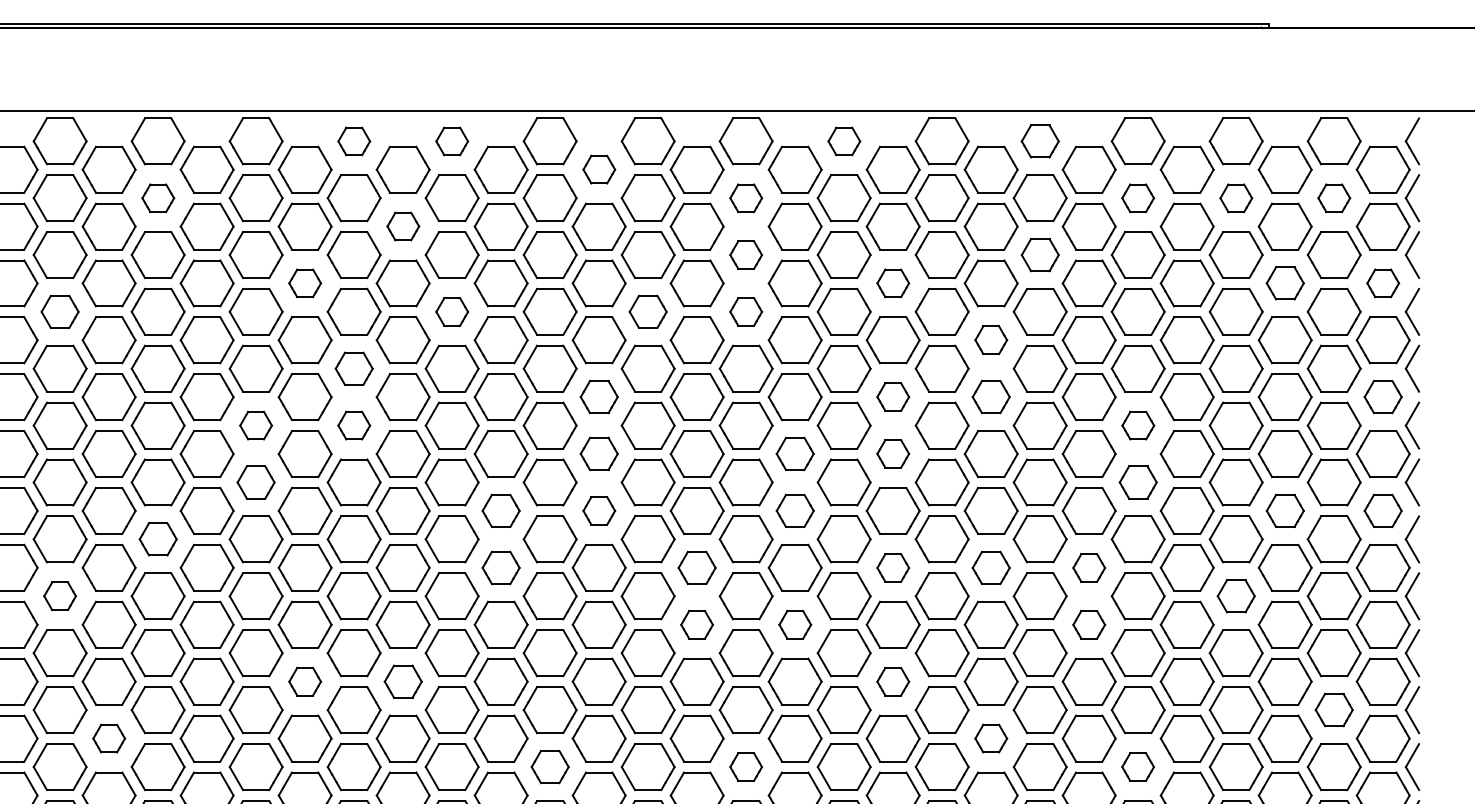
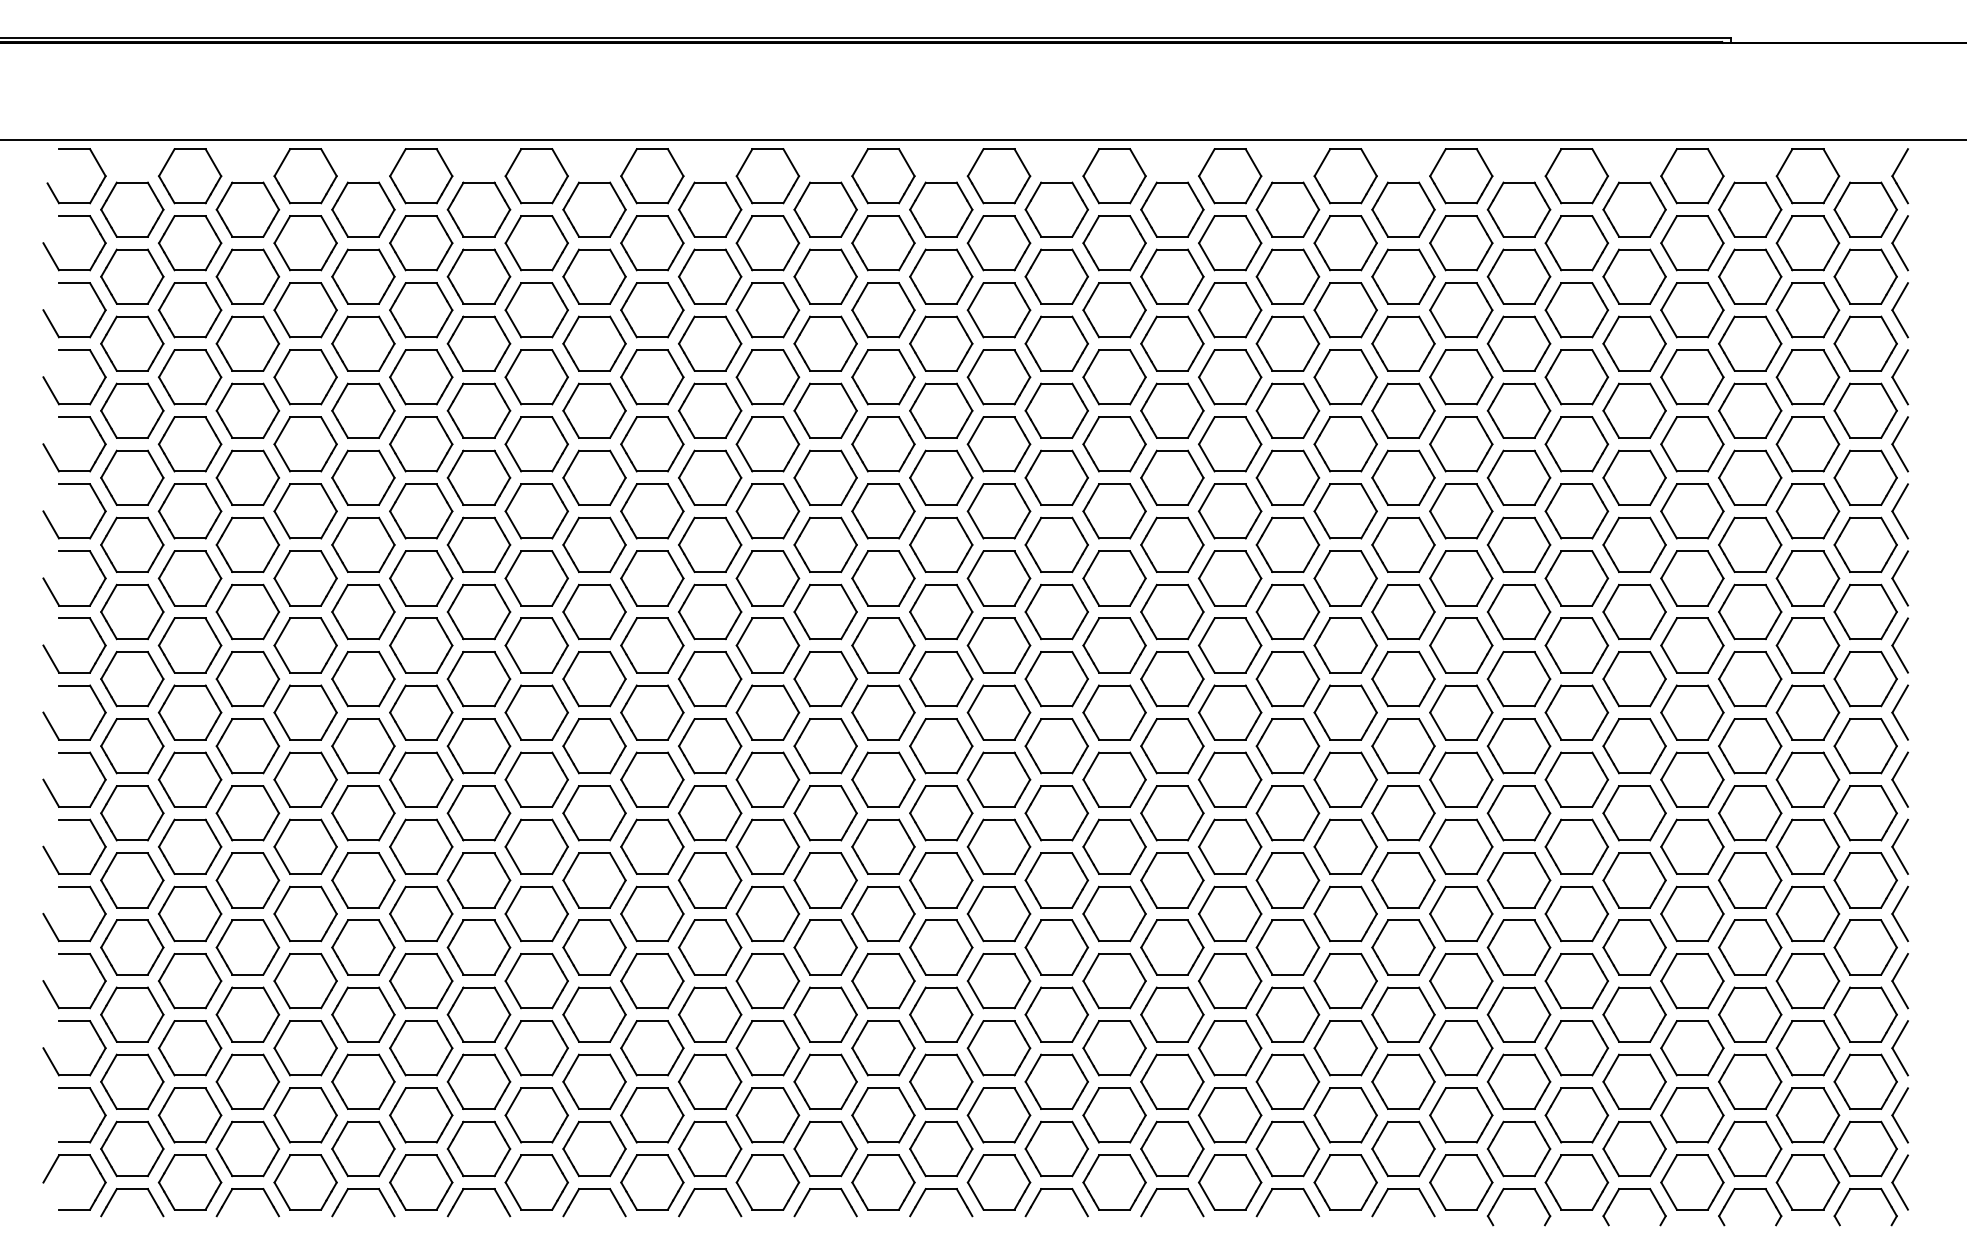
part: (354, 141) -> (652, 176), size x1.67
part: (451, 141) -> (767, 176), size x1.67
part: (844, 141) -> (1230, 176), size x1.67
part: (1040, 141) -> (1461, 176), size x1.43
part: (599, 169) -> (941, 209), size x1.67
part: (158, 198) -> (421, 243), size x1.67
part: (746, 198) -> (1114, 243), size x1.67
part: (1137, 198) -> (1576, 243), size x1.67
part: (1236, 198) -> (1692, 243), size x1.67
part: (1333, 198) -> (1807, 243), size x1.67
part: (403, 226) -> (710, 276), size x1.67
part: (746, 255) -> (1114, 310), size x1.67
part: (1040, 255) -> (1461, 310), size x1.43
part: (305, 283) -> (594, 343), size x1.67
part: (892, 283) -> (1287, 343), size x1.67
part: (1285, 283) -> (1750, 343), size x1.43
part: (1383, 283) -> (1865, 343), size x1.67
part: (60, 312) -> (305, 377), size x1.43
part: (451, 312) -> (767, 377), size x1.67
part: (647, 312) -> (998, 377), size x1.43
part: (746, 312) -> (1114, 377), size x1.67
part: (991, 340) -> (1403, 410), size x1.67
part: (354, 368) -> (652, 444), size x1.43
part: (599, 396) -> (941, 477), size x1.43
part: (892, 396) -> (1287, 477), size x1.67
part: (991, 396) -> (1403, 477), size x1.43
part: (1383, 396) -> (1865, 477), size x1.43
part: (255, 425) -> (536, 511), size x1.67
part: (354, 425) -> (652, 511), size x1.67
part: (1137, 425) -> (1576, 511), size x1.67
part: (599, 453) -> (941, 544), size x1.43
part: (795, 453) -> (1172, 544), size x1.43
part: (892, 453) -> (1287, 544), size x1.67
part: (255, 482) -> (536, 578), size x1.43
part: (1137, 482) -> (1576, 578), size x1.43
part: (501, 510) -> (825, 611), size x1.43
part: (599, 510) -> (941, 611), size x1.67
part: (795, 510) -> (1172, 611), size x1.43
part: (1285, 510) -> (1750, 611), size x1.43
part: (1383, 510) -> (1865, 611), size x1.43
part: (158, 539) -> (421, 645), size x1.43
part: (501, 568) -> (825, 679), size x1.43
part: (696, 568) -> (1056, 679), size x1.43
part: (892, 568) -> (1287, 679), size x1.67
part: (991, 568) -> (1403, 679), size x1.43
part: (1088, 568) -> (1518, 679), size x1.67
part: (60, 596) -> (305, 712), size x1.67
part: (1236, 596) -> (1692, 712), size x1.43
part: (696, 625) -> (1056, 746), size x1.67
part: (795, 625) -> (1172, 746), size x1.67
part: (1088, 625) -> (1518, 746), size x1.67
part: (305, 681) -> (594, 813), size x1.67
part: (403, 681) -> (710, 813), size x1.43
part: (892, 681) -> (1287, 813), size x1.67
part: (1333, 709) -> (1807, 846), size x1.43
part: (109, 738) -> (363, 880), size x1.67
part: (991, 738) -> (1403, 880), size x1.67
part: (550, 766) -> (883, 913), size x1.43
part: (746, 766) -> (1114, 913), size x1.67
part: (1137, 766) -> (1576, 913), size x1.67

